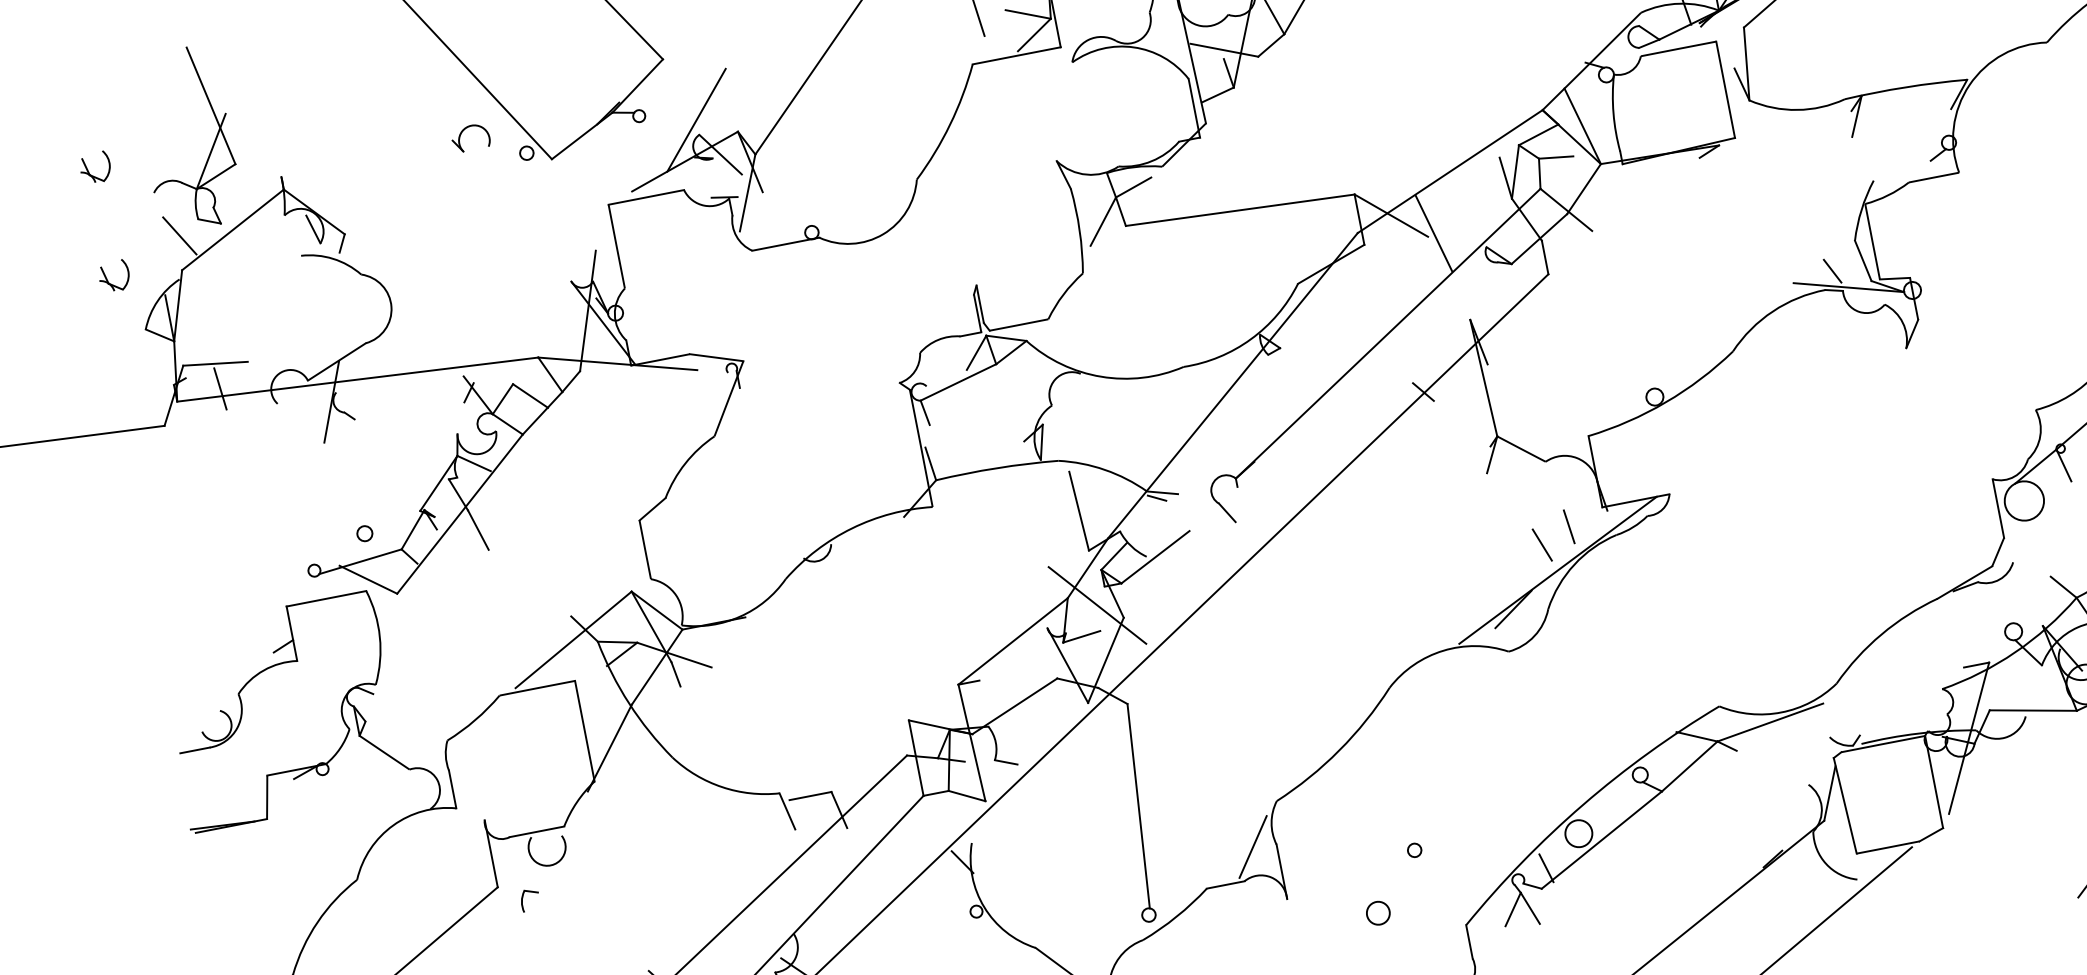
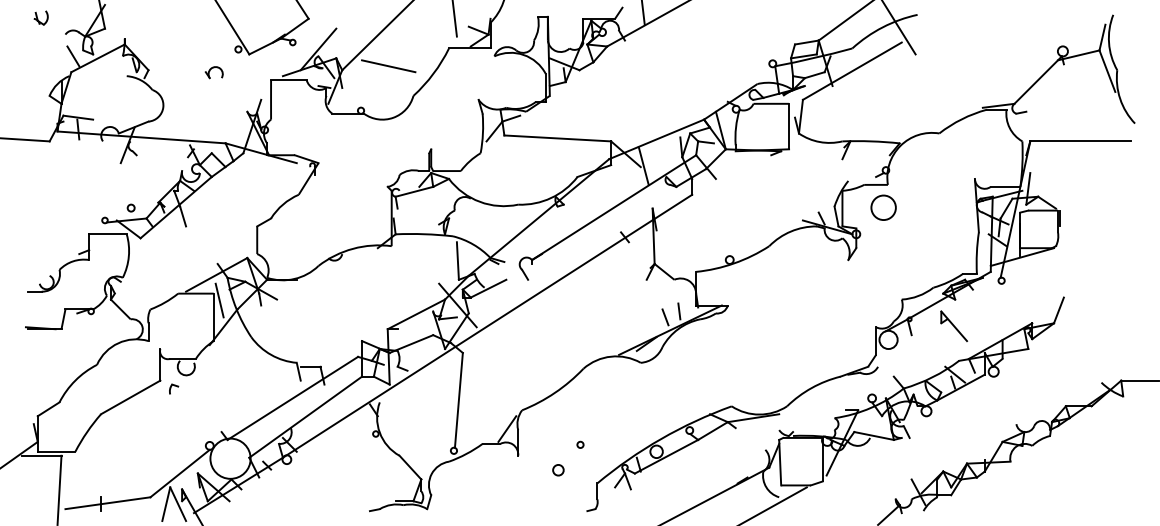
line: (851, 127) -> (388, 66), added
part: (469, 138) -> (213, 72), moved
circle: (1959, 222) -> (883, 207), added
part: (113, 275) -> (39, 68), removed
line: (590, 693) -> (219, 300), added

